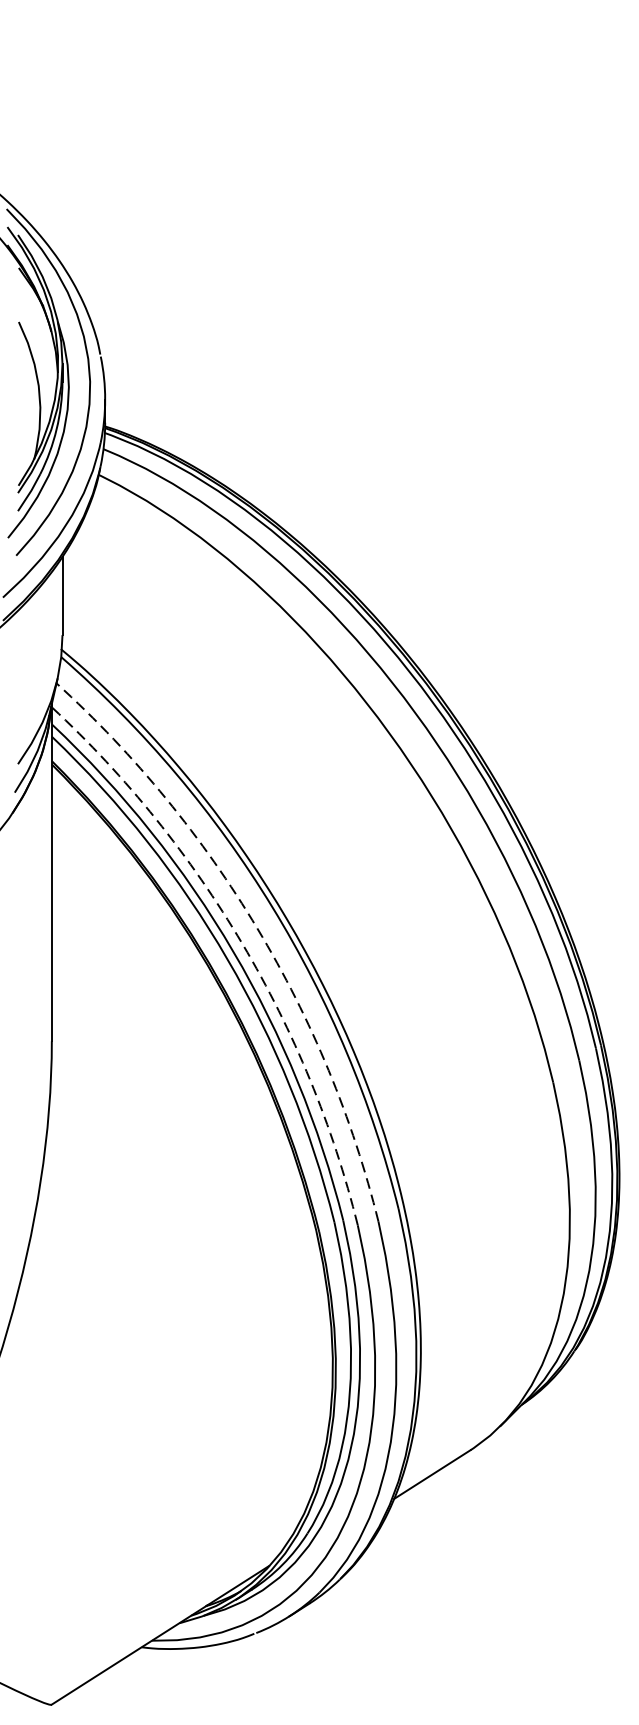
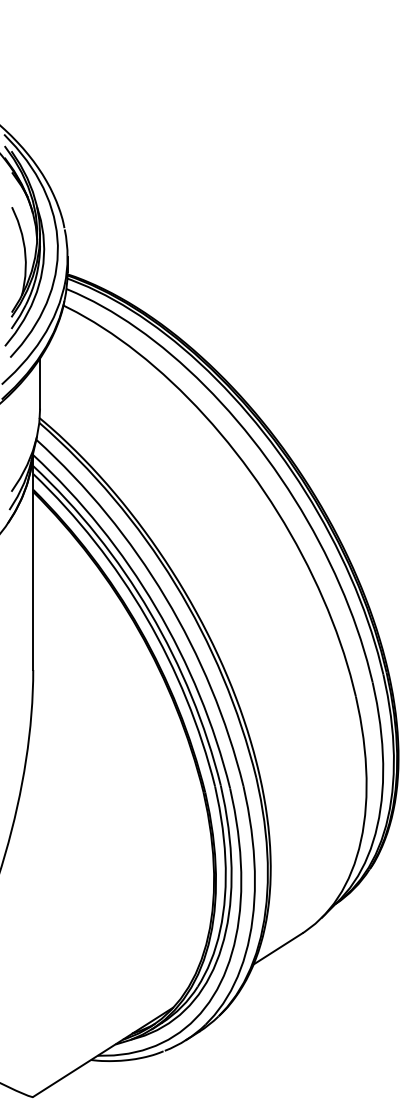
arc: (257, 928) -> (165, 597), dashed -> solid
arc: (241, 944) -> (155, 607), dashed -> solid

